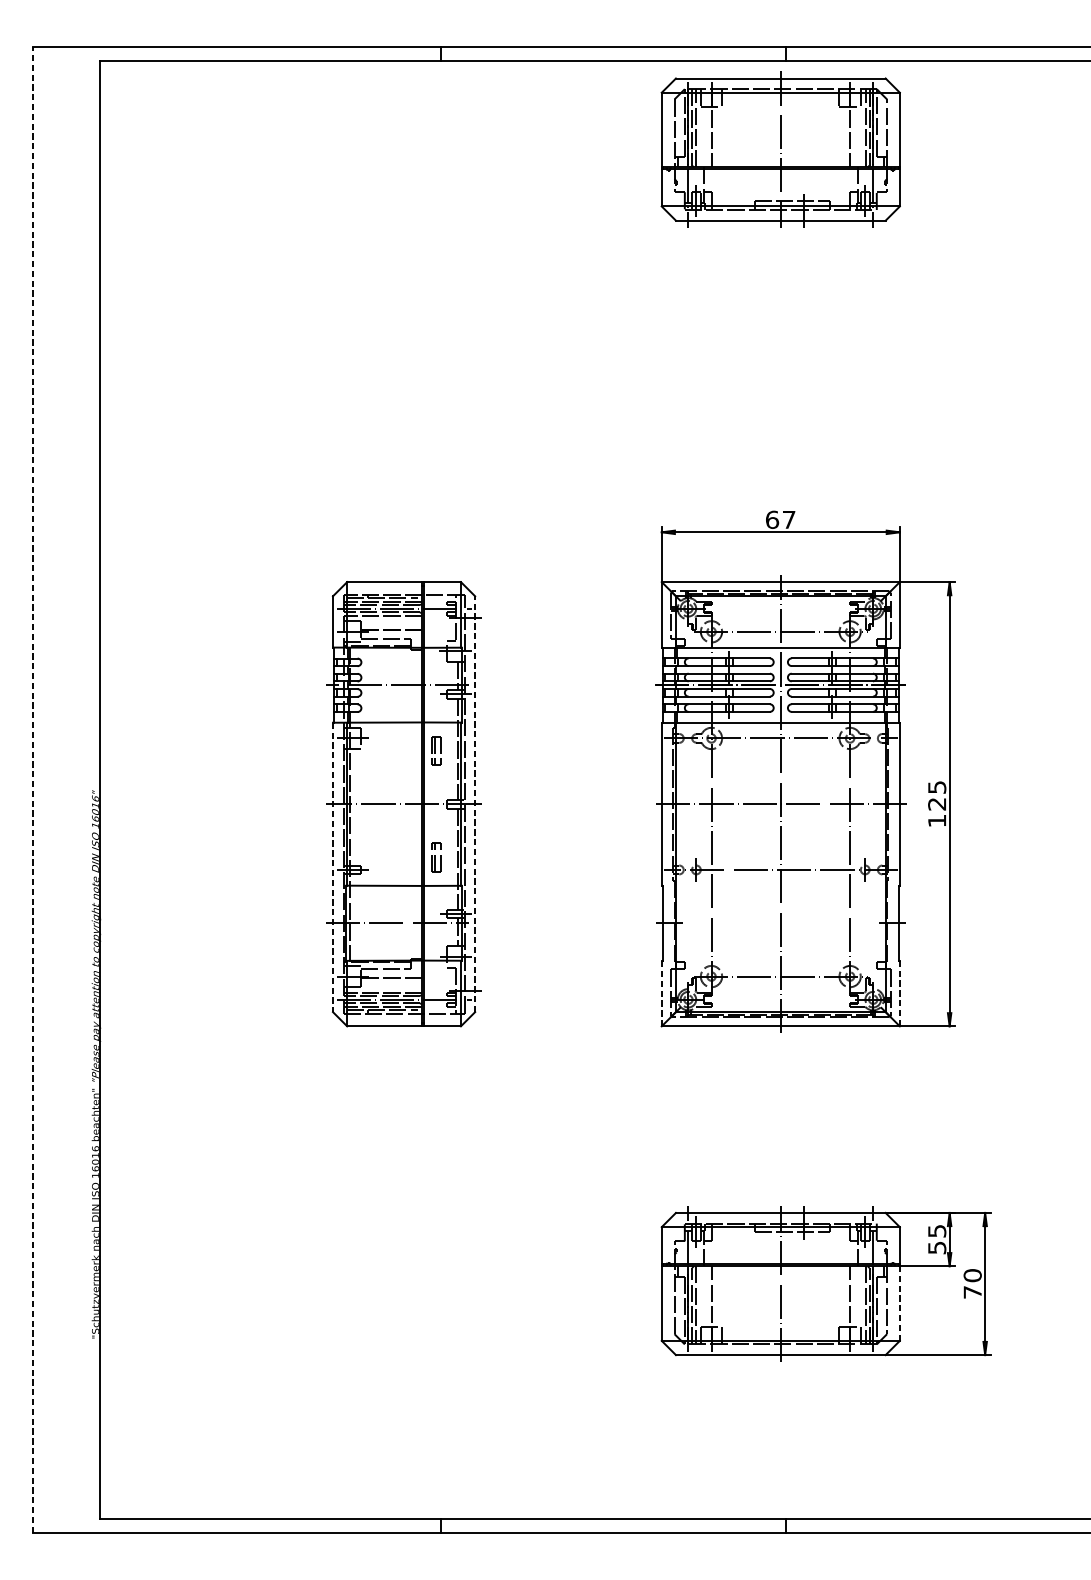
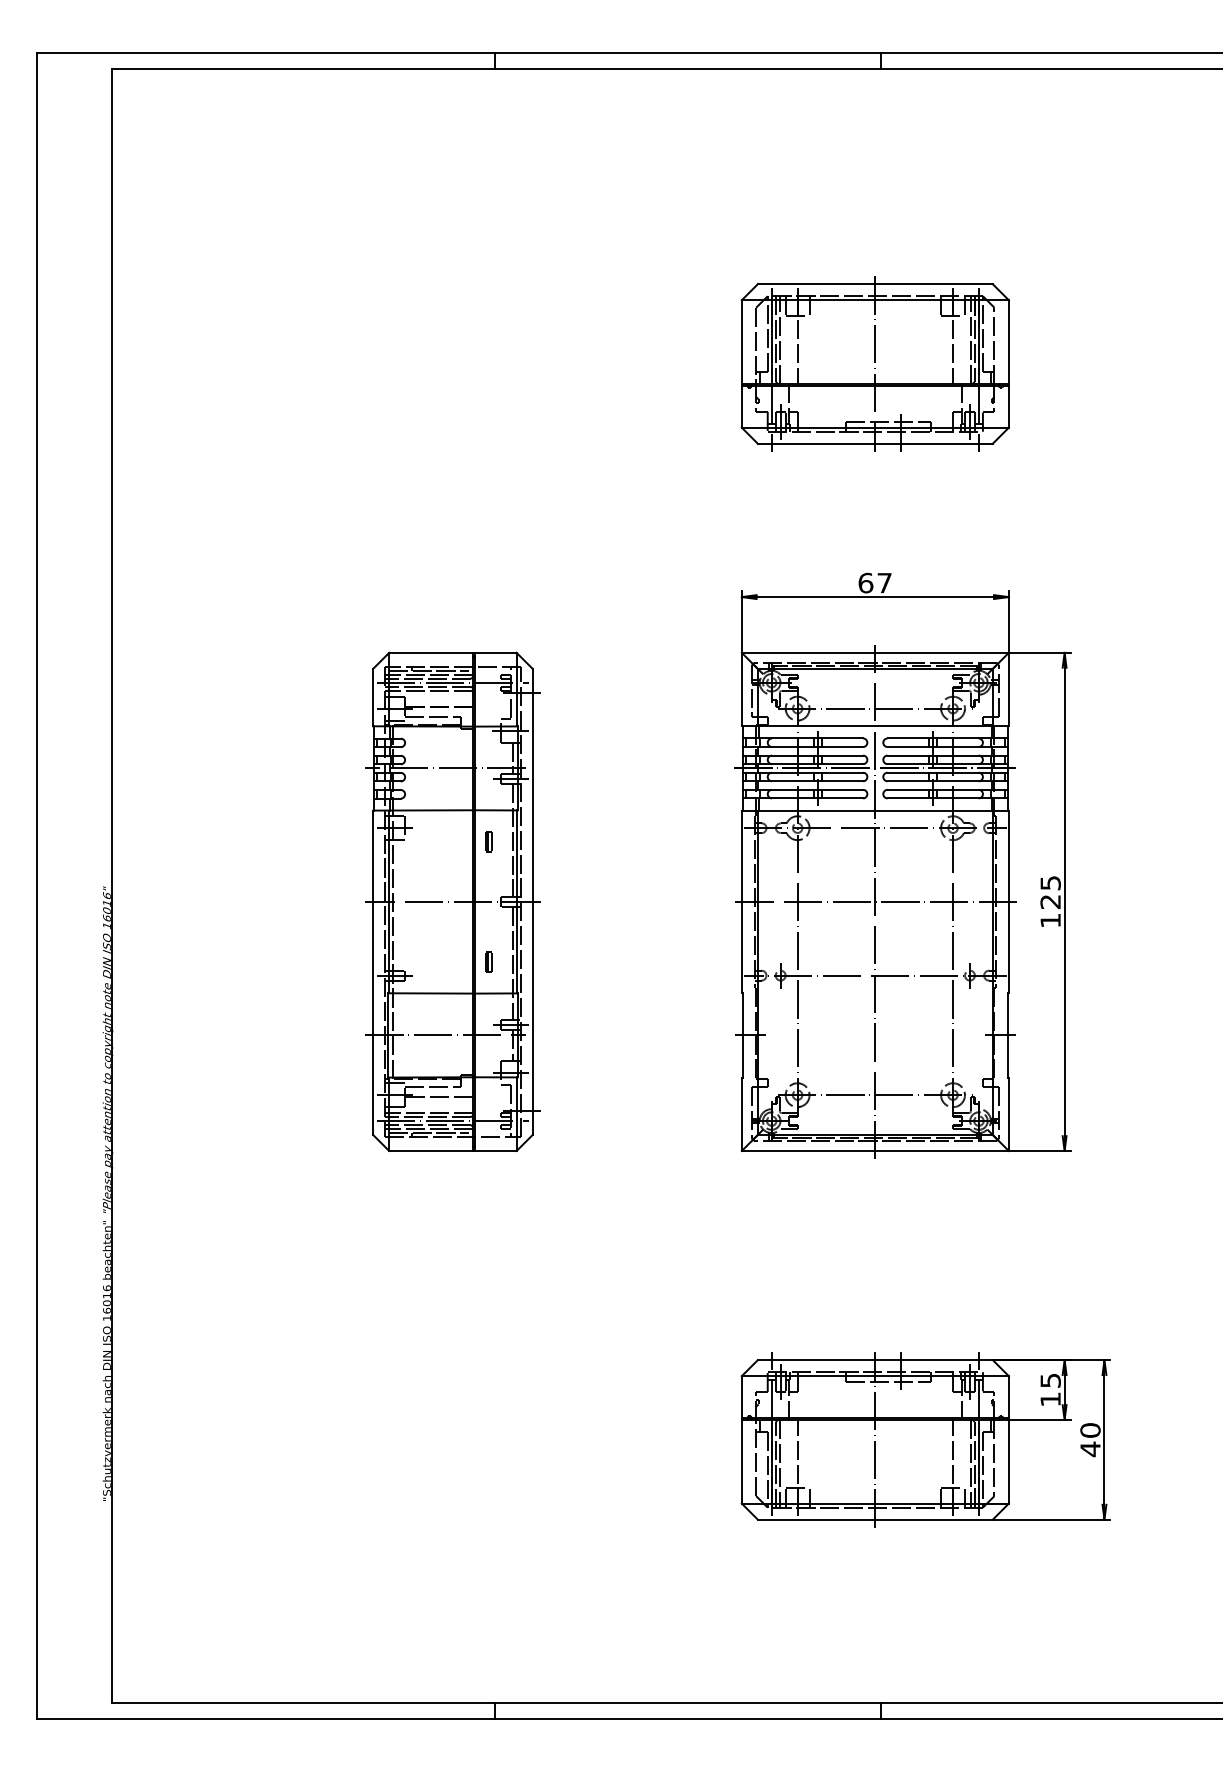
part: (780, 149) -> (874, 363), moved
part: (435, 750) -> (488, 841), size x0.62
line: (32, 790) -> (36, 886), dashed -> solid
line: (475, 803) -> (532, 901), dashed -> solid
part: (435, 857) -> (488, 961), size x0.62
line: (333, 868) -> (373, 973), dashed -> solid
line: (661, 993) -> (741, 1114), dashed -> solid
line: (899, 993) -> (1008, 1114), dashed -> solid
text: (937, 1247) -> (1050, 1399), 55 -> 15
text: (972, 1292) -> (1090, 1449), 70 -> 40
line: (899, 1303) -> (1008, 1461), dashed -> solid

